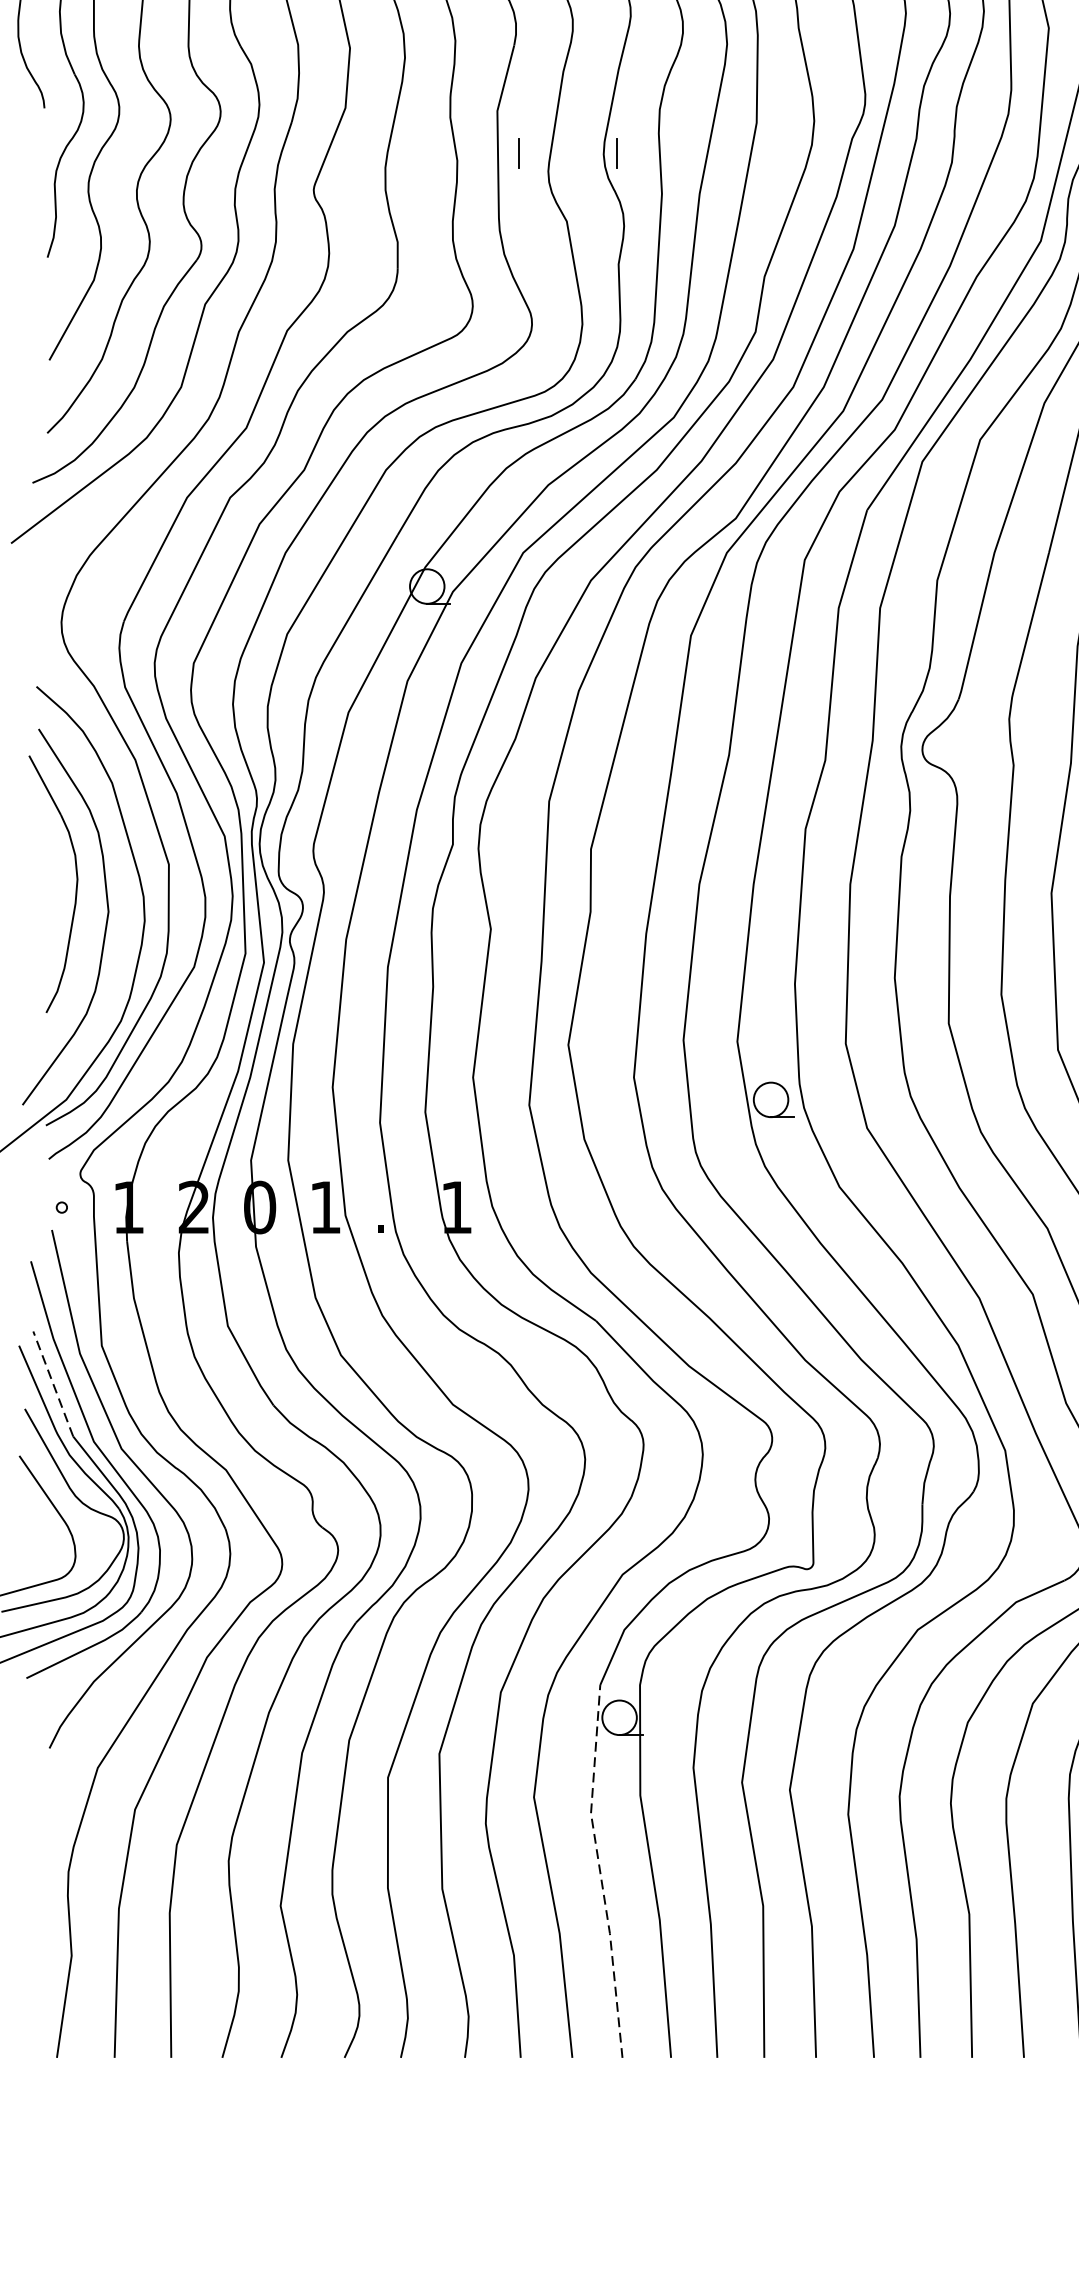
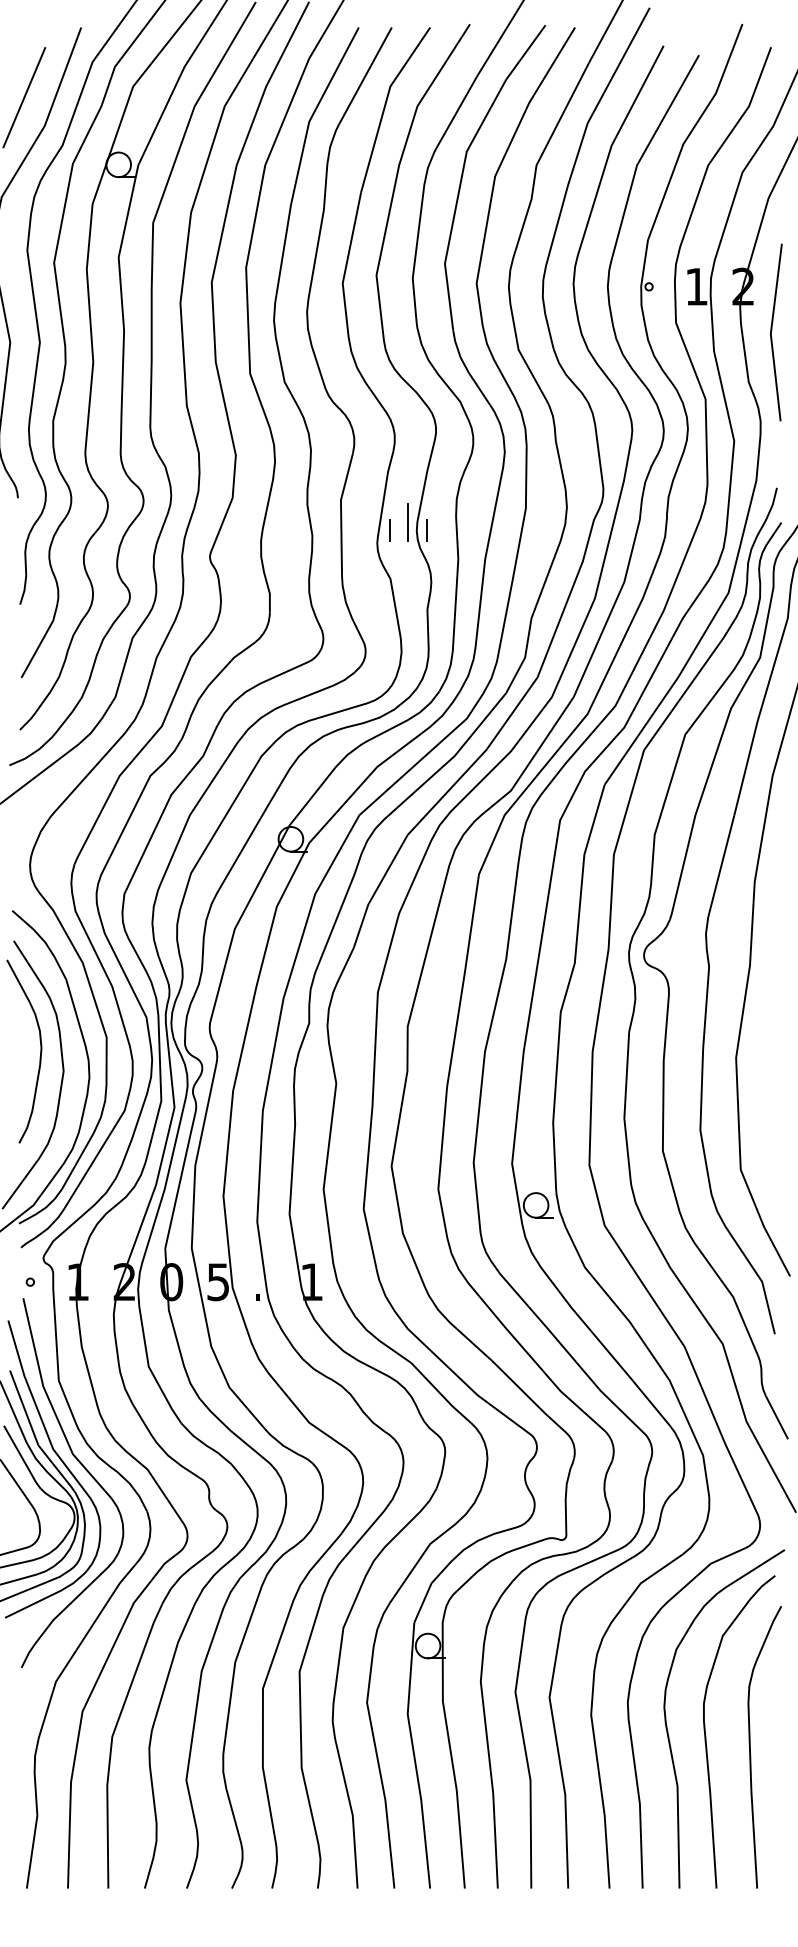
line: (592, 142) -> (408, 522), added
line: (519, 153) -> (389, 530), moved
text: (324, 1208) -> (217, 1282), 1 -> 5
line: (53, 1383) -> (24, 1407), dashed -> solid
line: (600, 1871) -> (414, 1755), dashed -> solid

